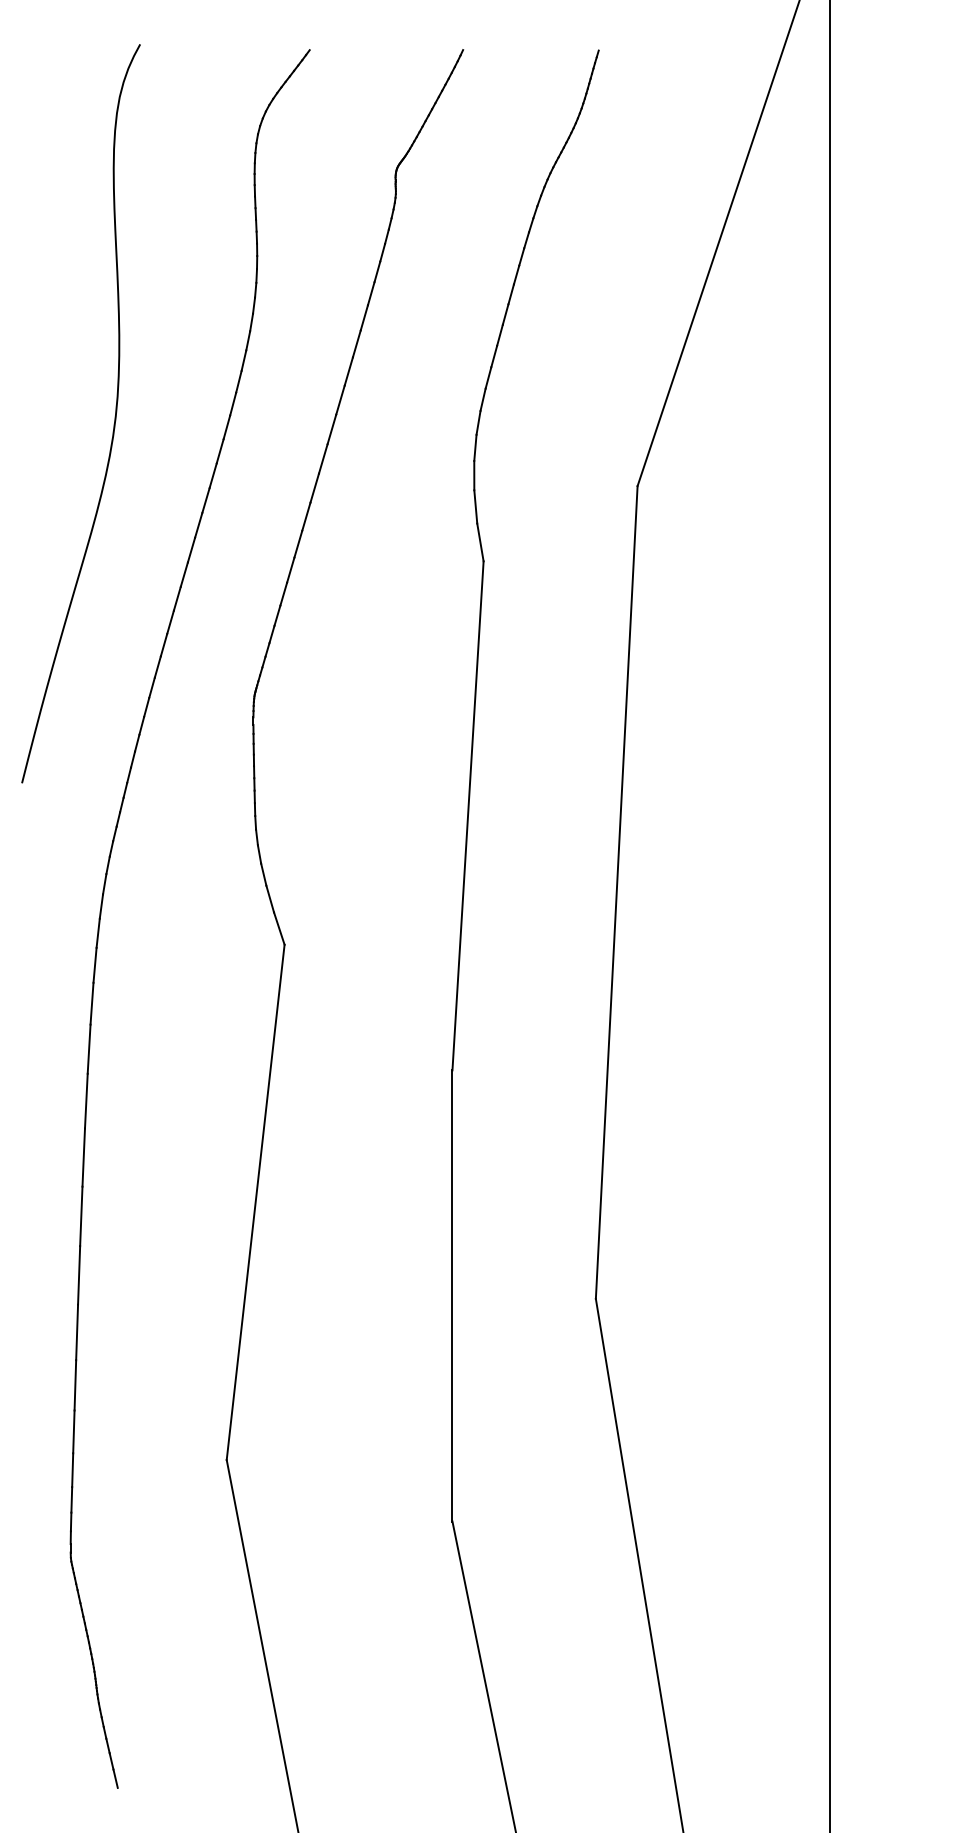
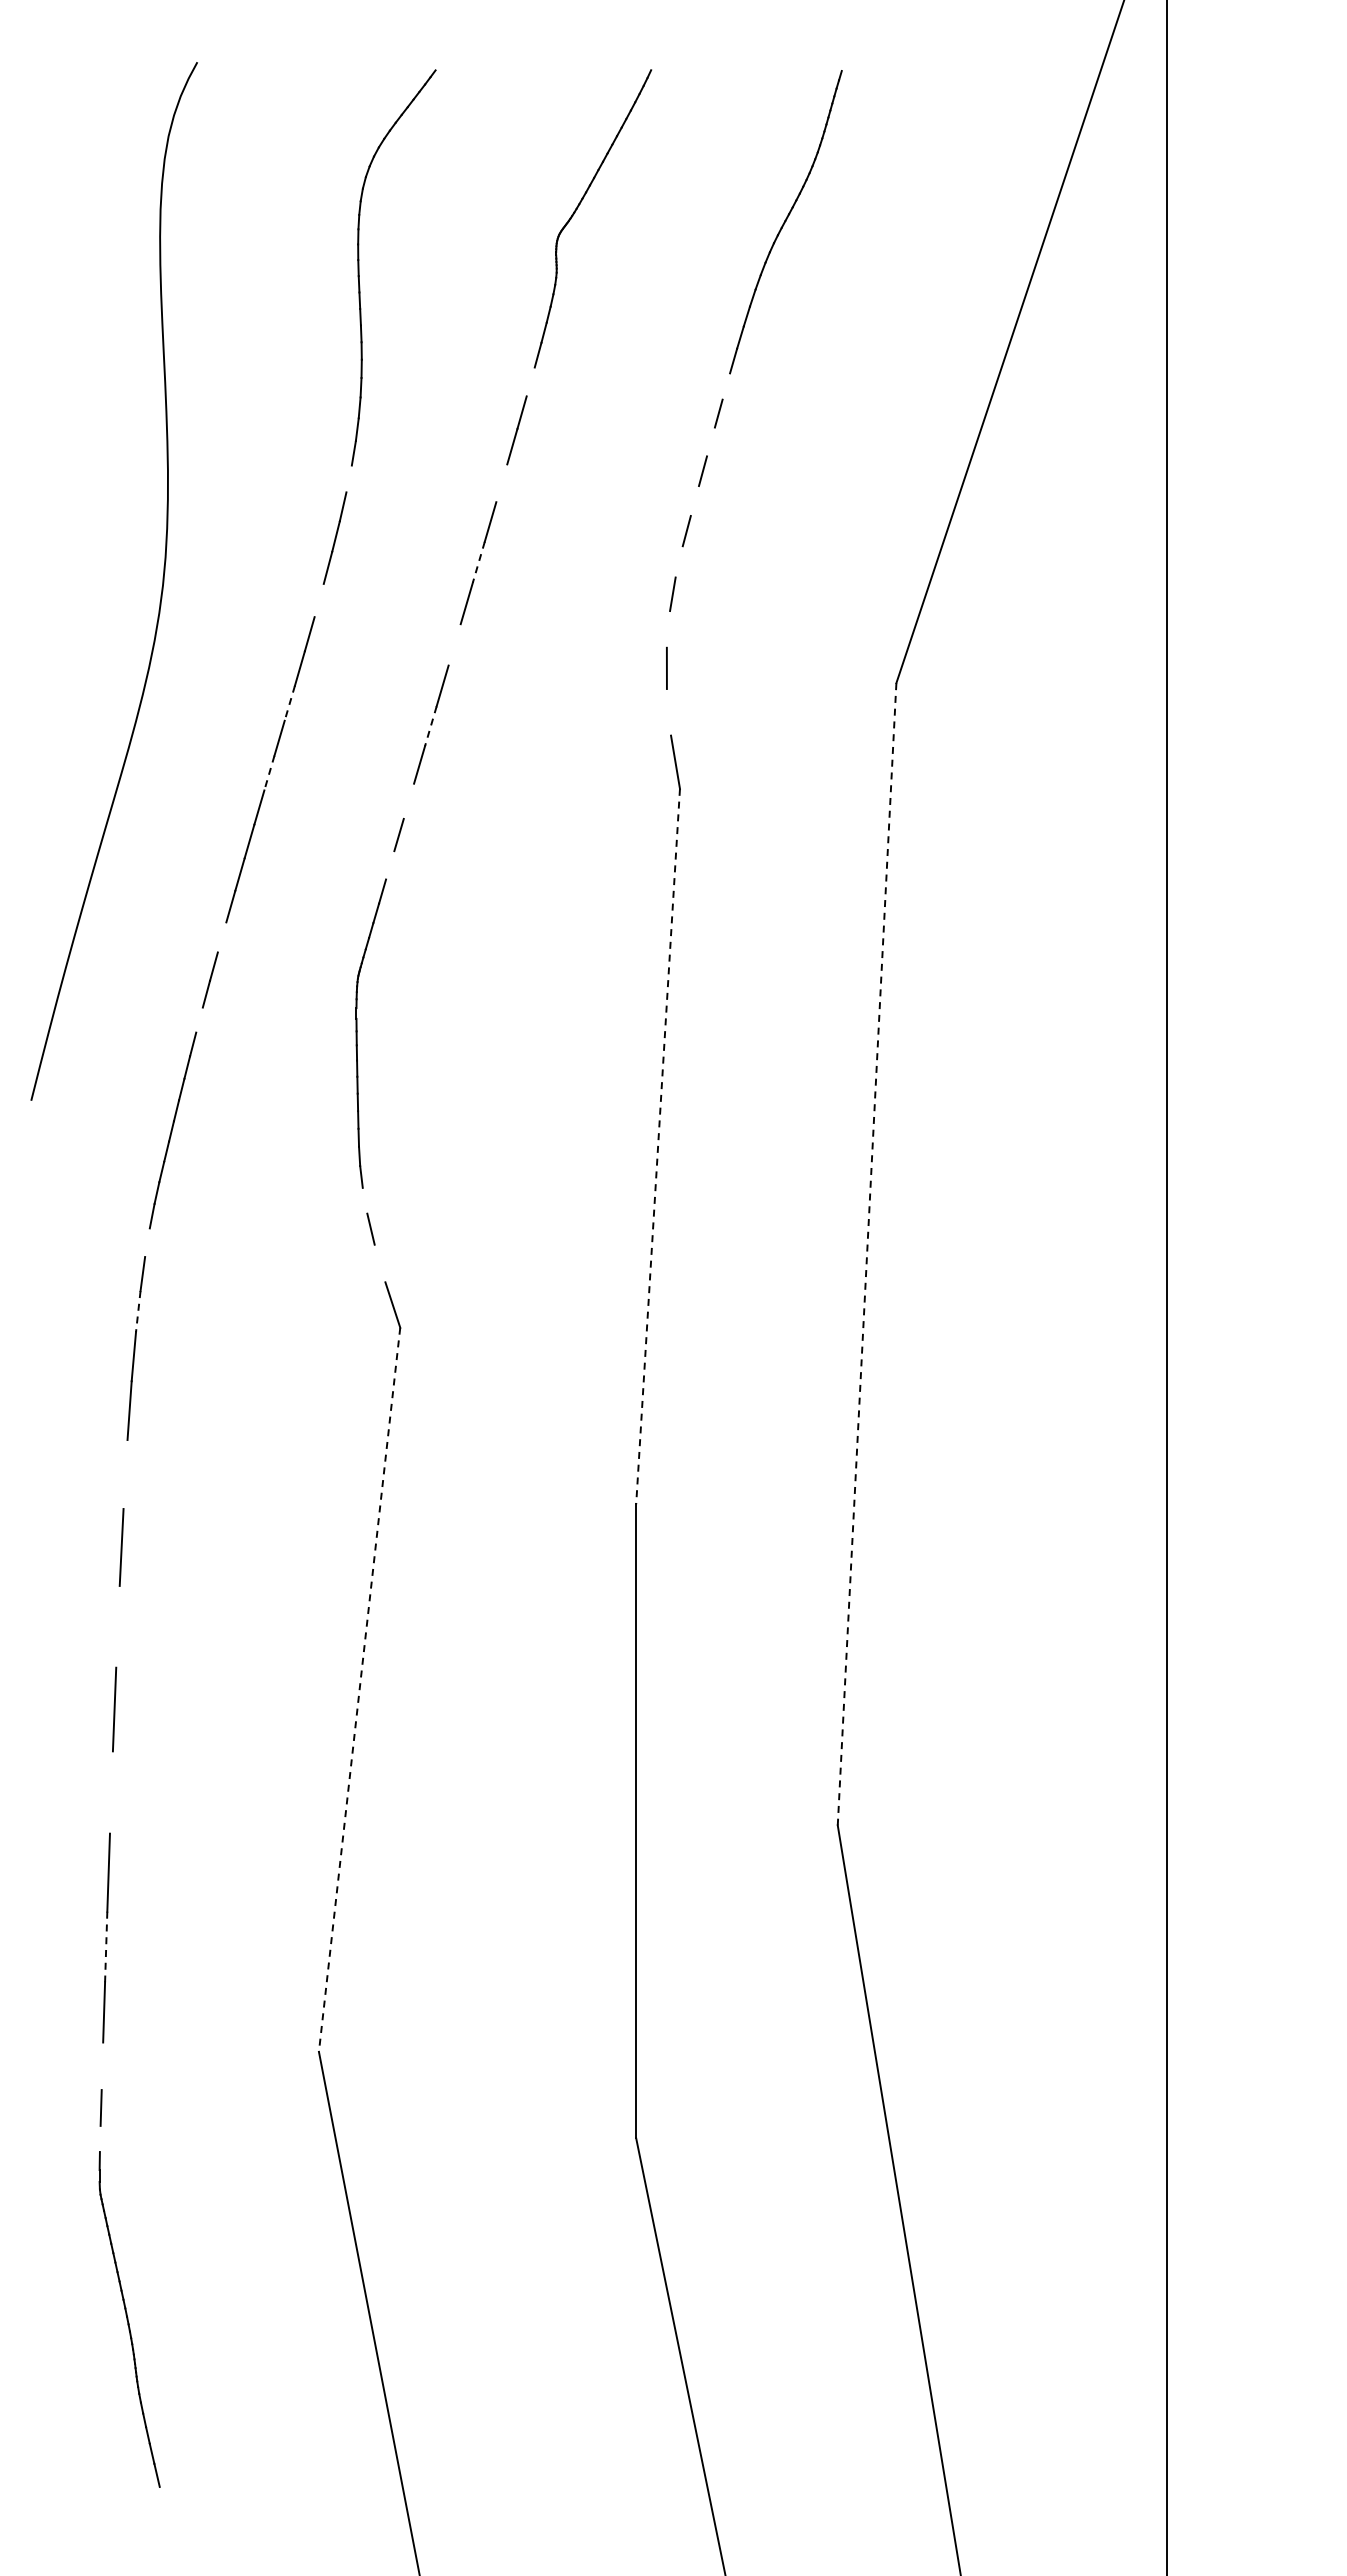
line: (377, 271) -> (530, 381), removed
line: (516, 275) -> (726, 386), removed
line: (505, 314) -> (710, 441), removed
line: (247, 340) -> (348, 478), removed
line: (356, 344) -> (501, 483), removed
line: (493, 356) -> (694, 501), removed
line: (482, 399) -> (678, 561), removed
line: (340, 400) -> (478, 562), solid -> dashed
line: (226, 427) -> (318, 600), removed
line: (475, 447) -> (668, 629), removed
line: (323, 458) -> (454, 644), removed
line: (205, 500) -> (289, 703), solid -> dashed
line: (475, 506) -> (668, 711), removed
line: (306, 516) -> (430, 726), solid -> dashed
line: (191, 550) -> (269, 773), solid -> dashed
line: (290, 569) -> (408, 800), removed
line: (277, 615) -> (390, 865), removed
line: (157, 667) -> (221, 937), removed
line: (141, 725) -> (199, 1019), removed
line: (468, 816) -> (658, 1147), solid -> dashed
line: (259, 854) -> (364, 1200), removed
line: (104, 884) -> (147, 1242), removed
line: (617, 892) -> (867, 1254), solid -> dashed
line: (269, 899) -> (379, 1263), removed
line: (98, 933) -> (138, 1311), solid -> dashed
line: (89, 1049) -> (125, 1474), removed
line: (83, 1157) -> (117, 1626), removed
line: (255, 1202) -> (359, 1690), solid -> dashed
line: (78, 1275) -> (110, 1792), removed
line: (75, 1385) -> (106, 1947), solid -> dashed
line: (72, 1470) -> (102, 2066), removed
line: (70, 1521) -> (99, 2138), removed
line: (115, 1778) -> (162, 2499), removed

